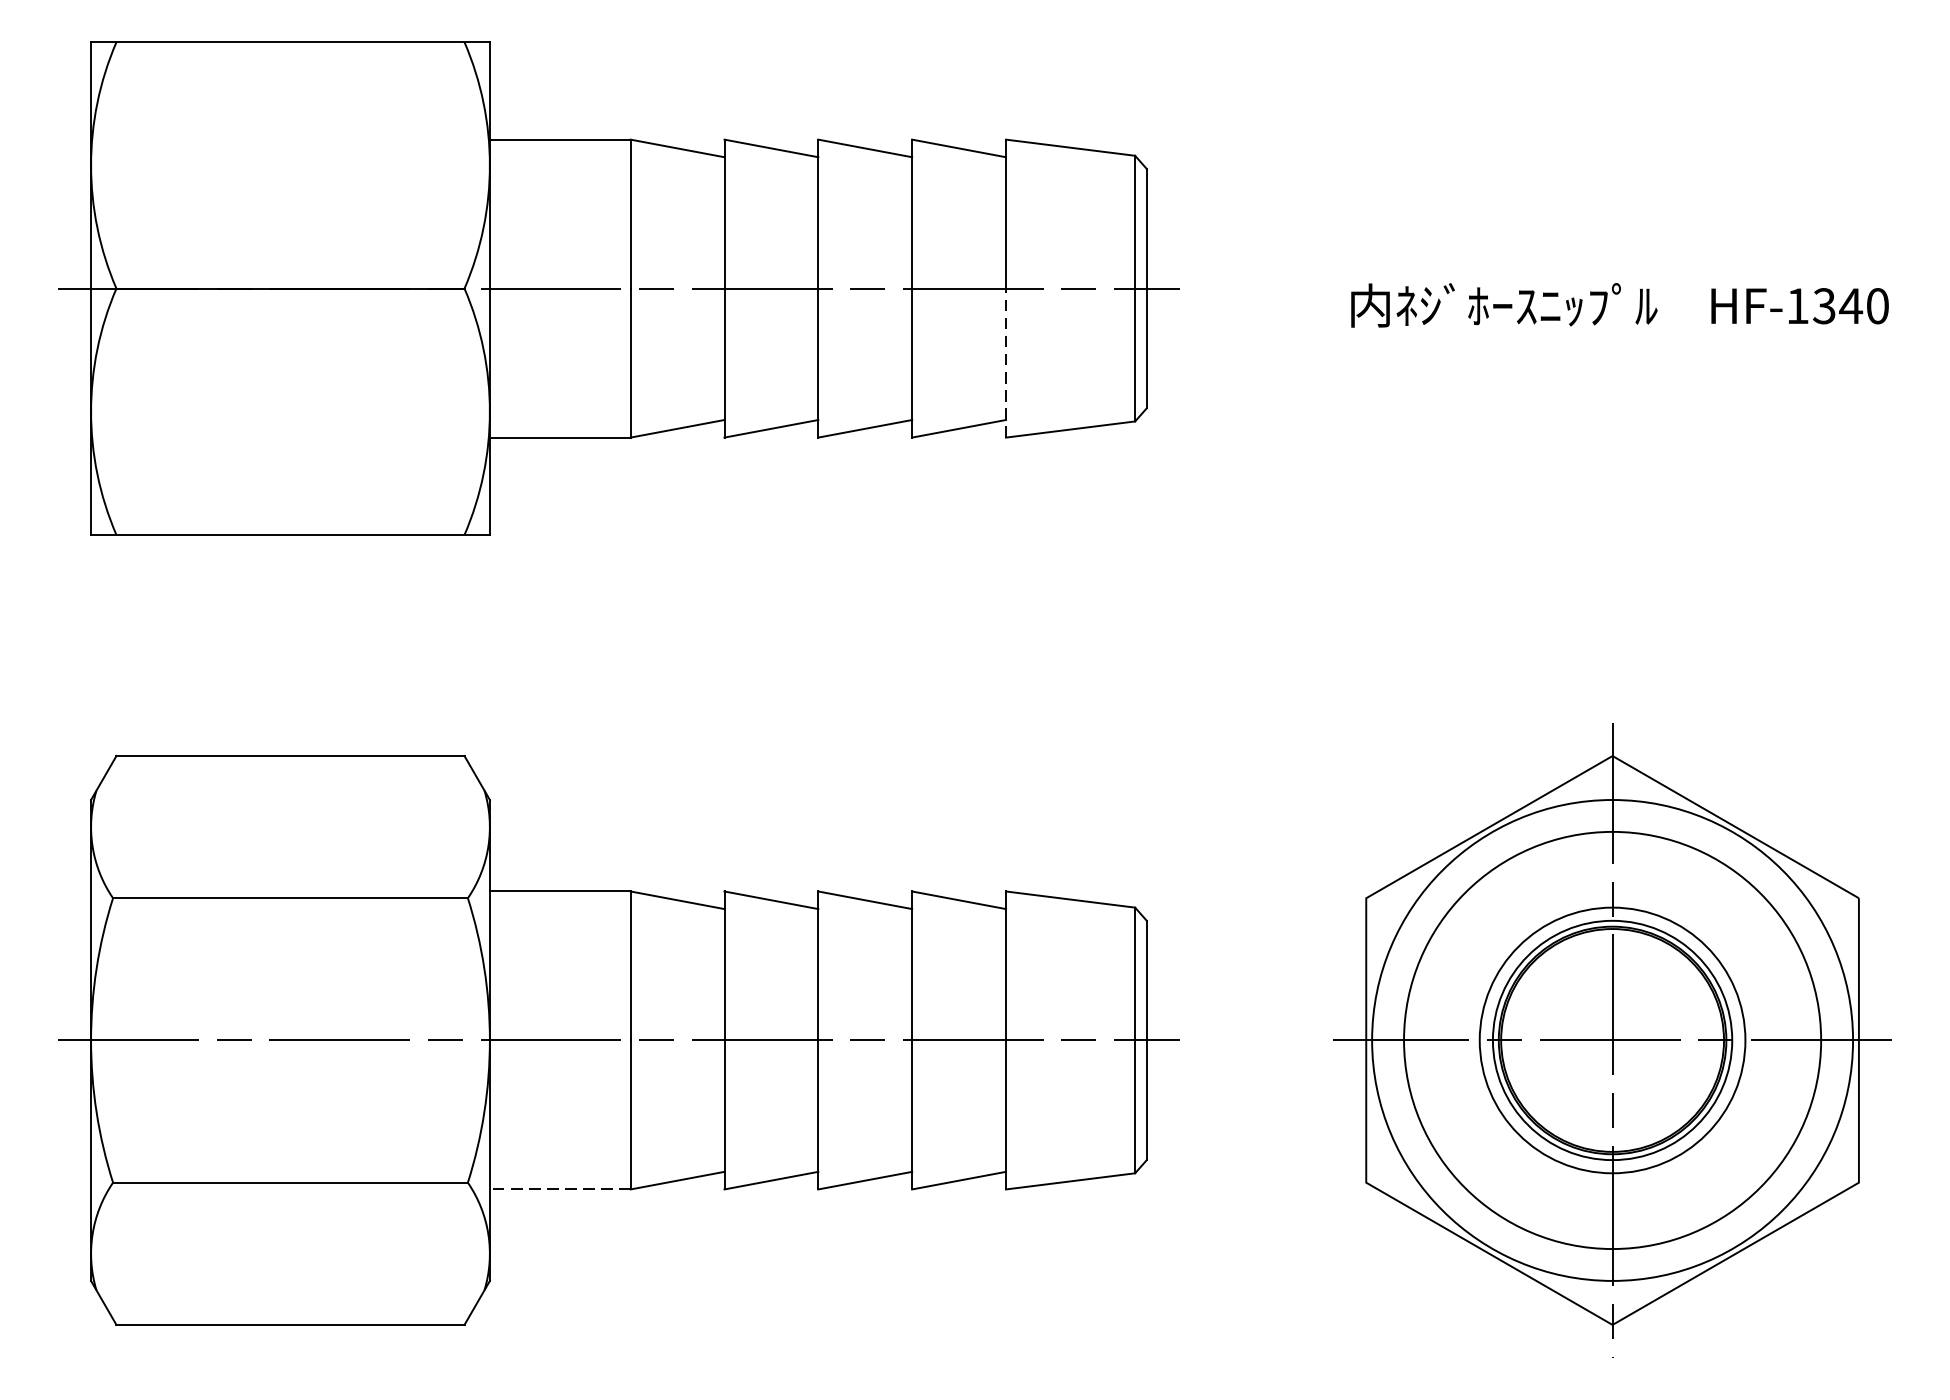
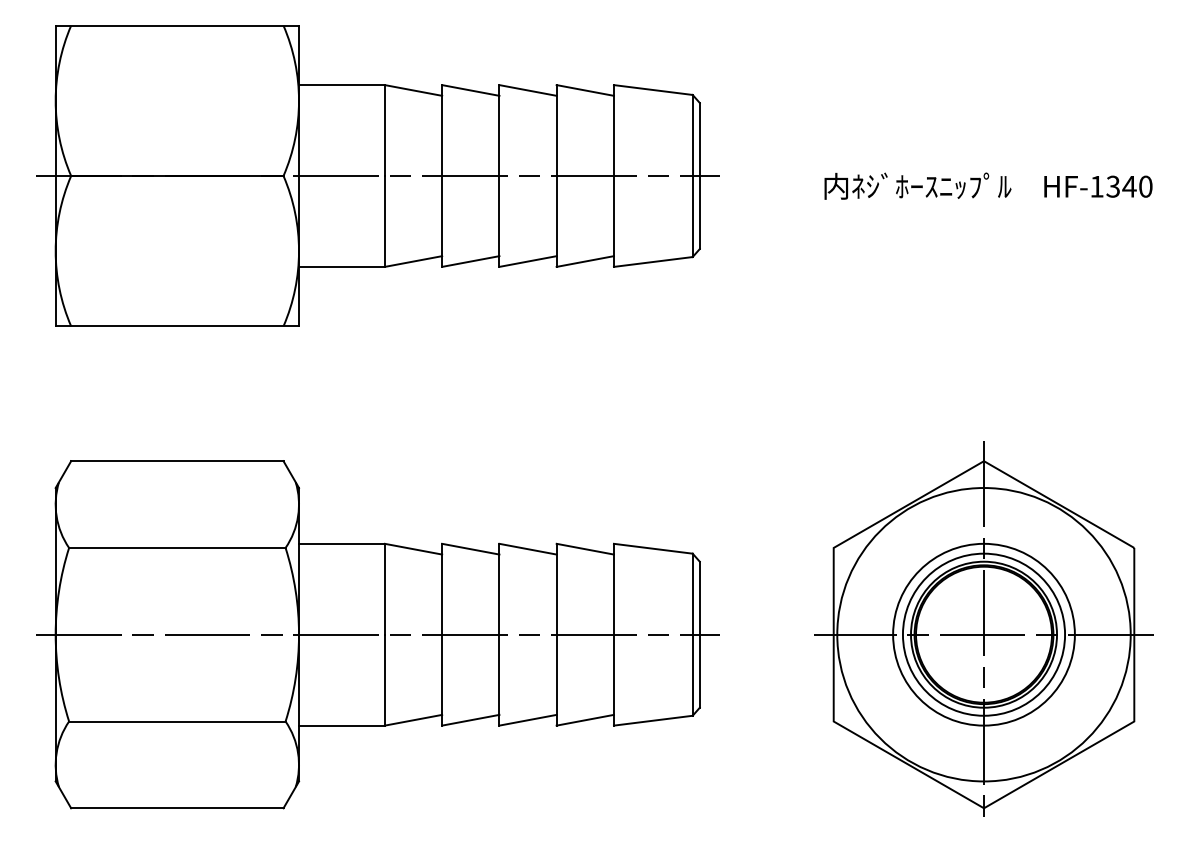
line: (1005, 361) -> (613, 220), dashed -> solid
circle: (1611, 1040) -> (983, 634), size x0.71
line: (559, 1189) -> (341, 725), dashed -> solid

